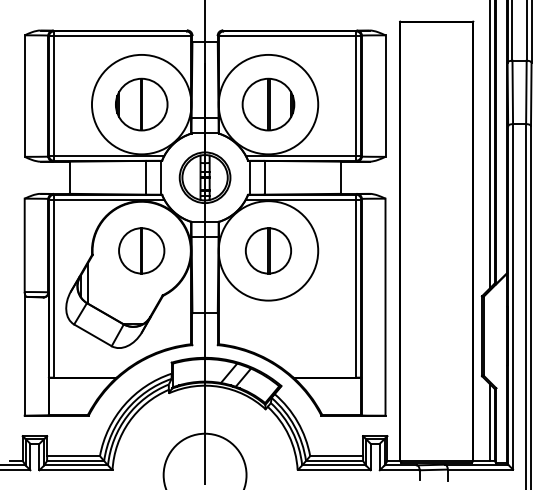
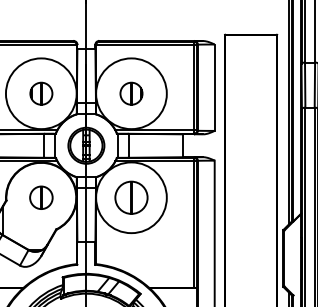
part: (141, 104) -> (41, 93), size x0.6
part: (268, 104) -> (131, 93), size x0.6
part: (141, 250) -> (41, 197), size x0.7

